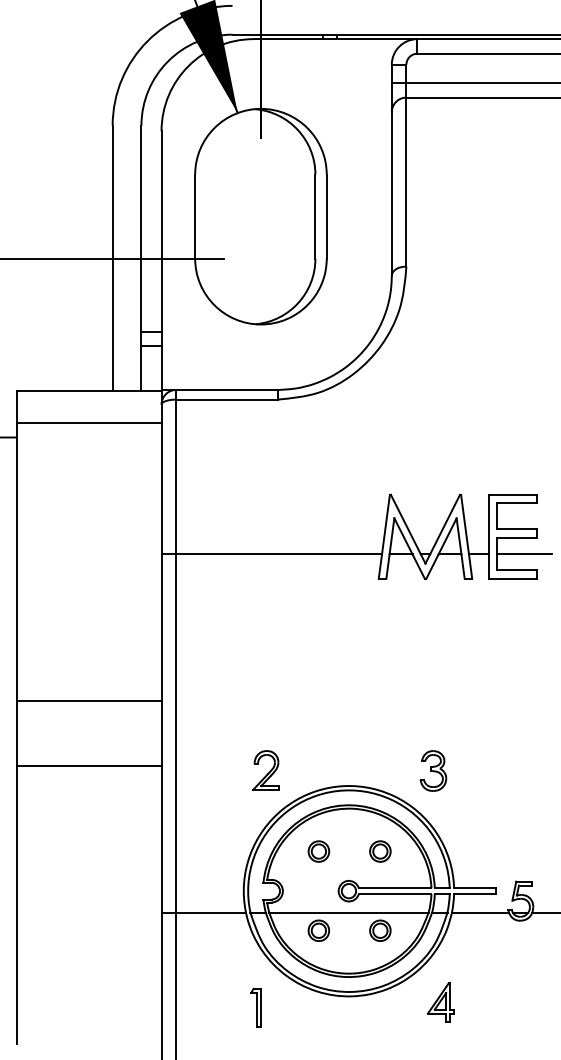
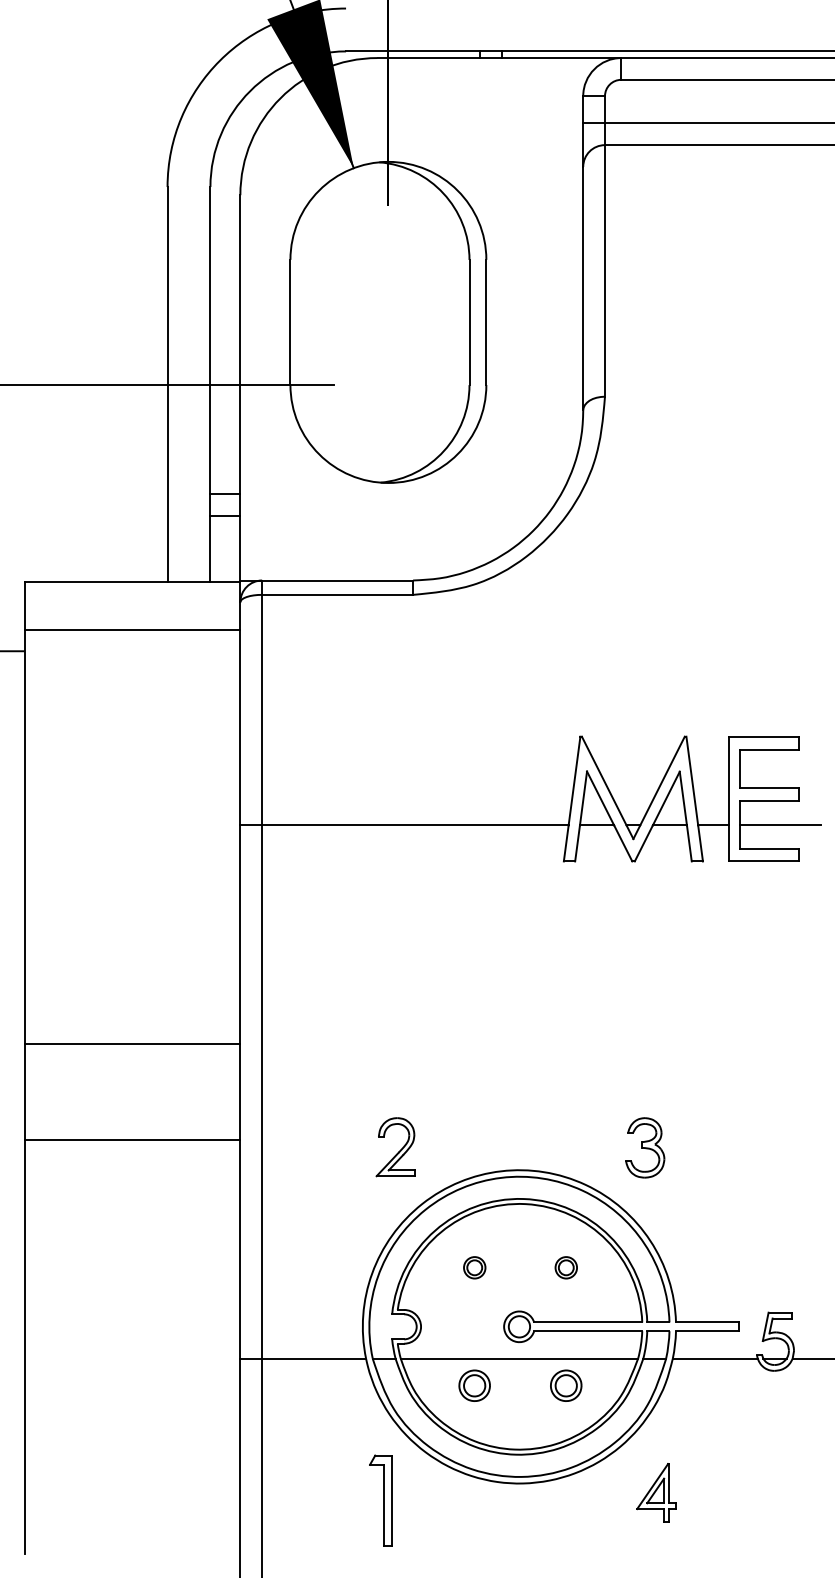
part: (318, 851) -> (474, 1267), size x0.7
part: (380, 851) -> (566, 1267), size x0.7
part: (255, 1007) -> (380, 1500), size x1.6

